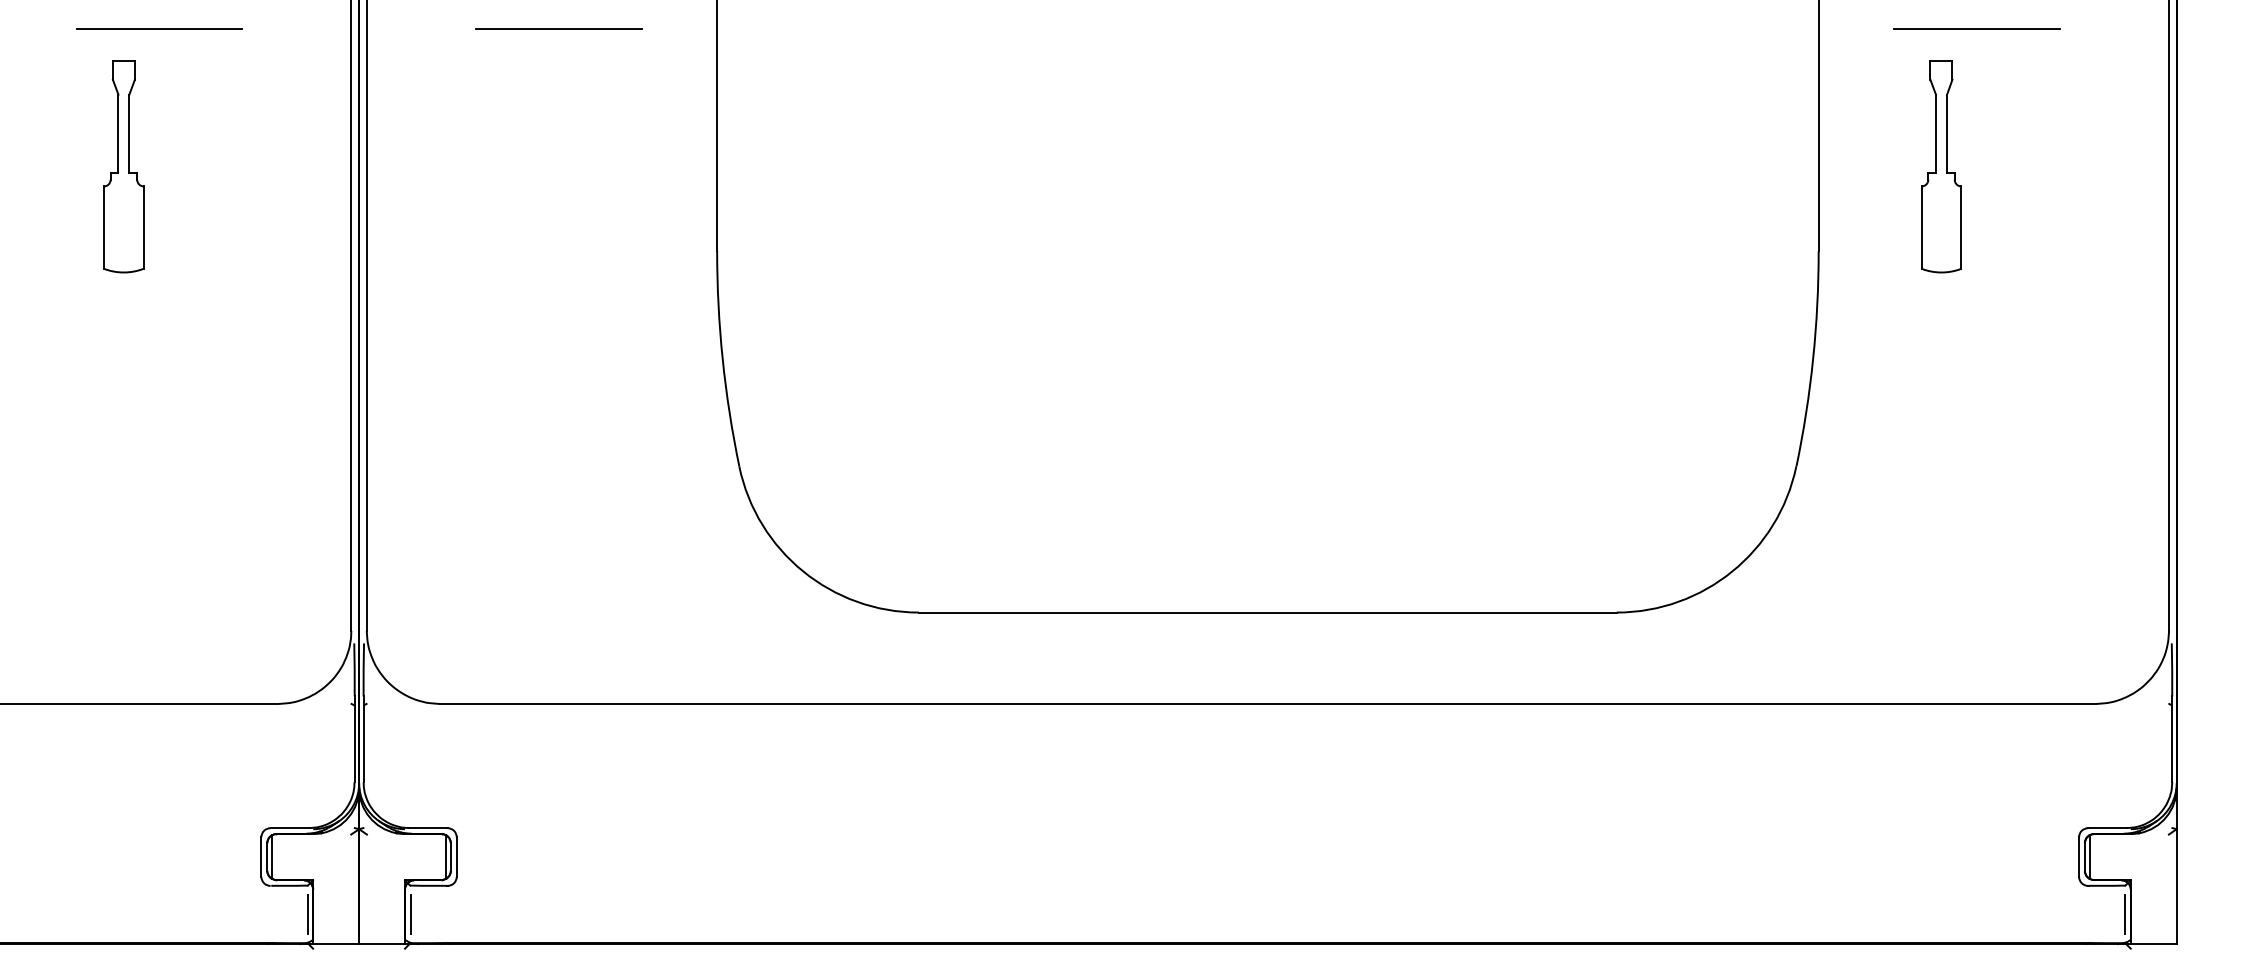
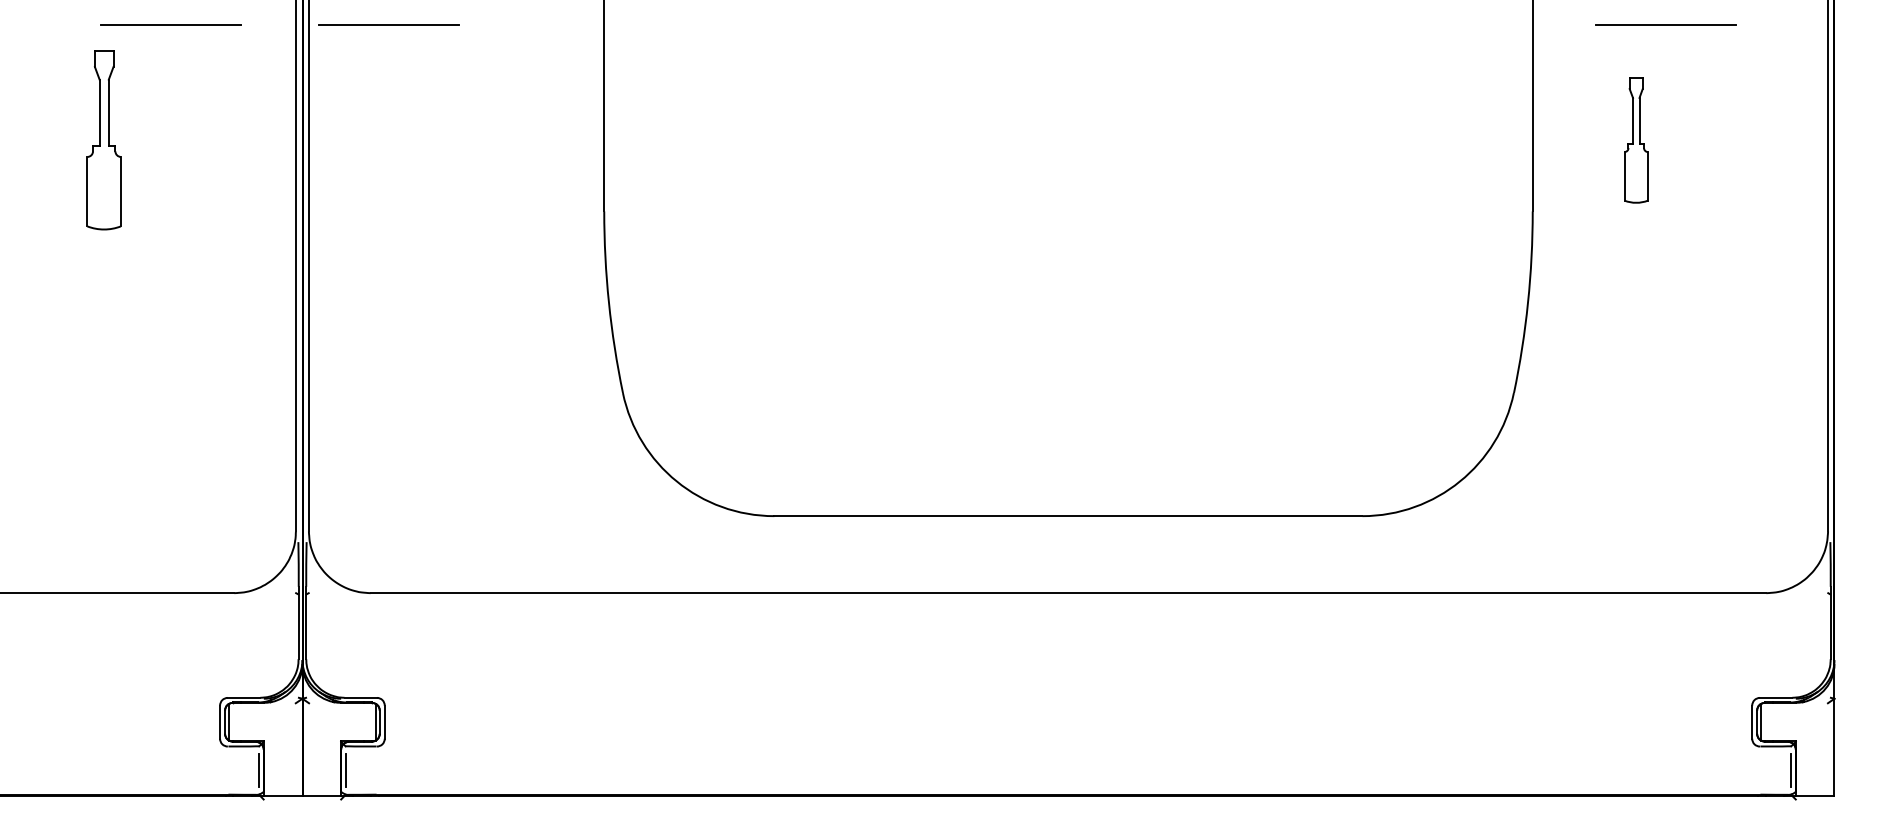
line: (159, 28) -> (171, 23), moved
line: (558, 28) -> (388, 23), moved
part: (1941, 166) -> (1636, 140), size x0.7

